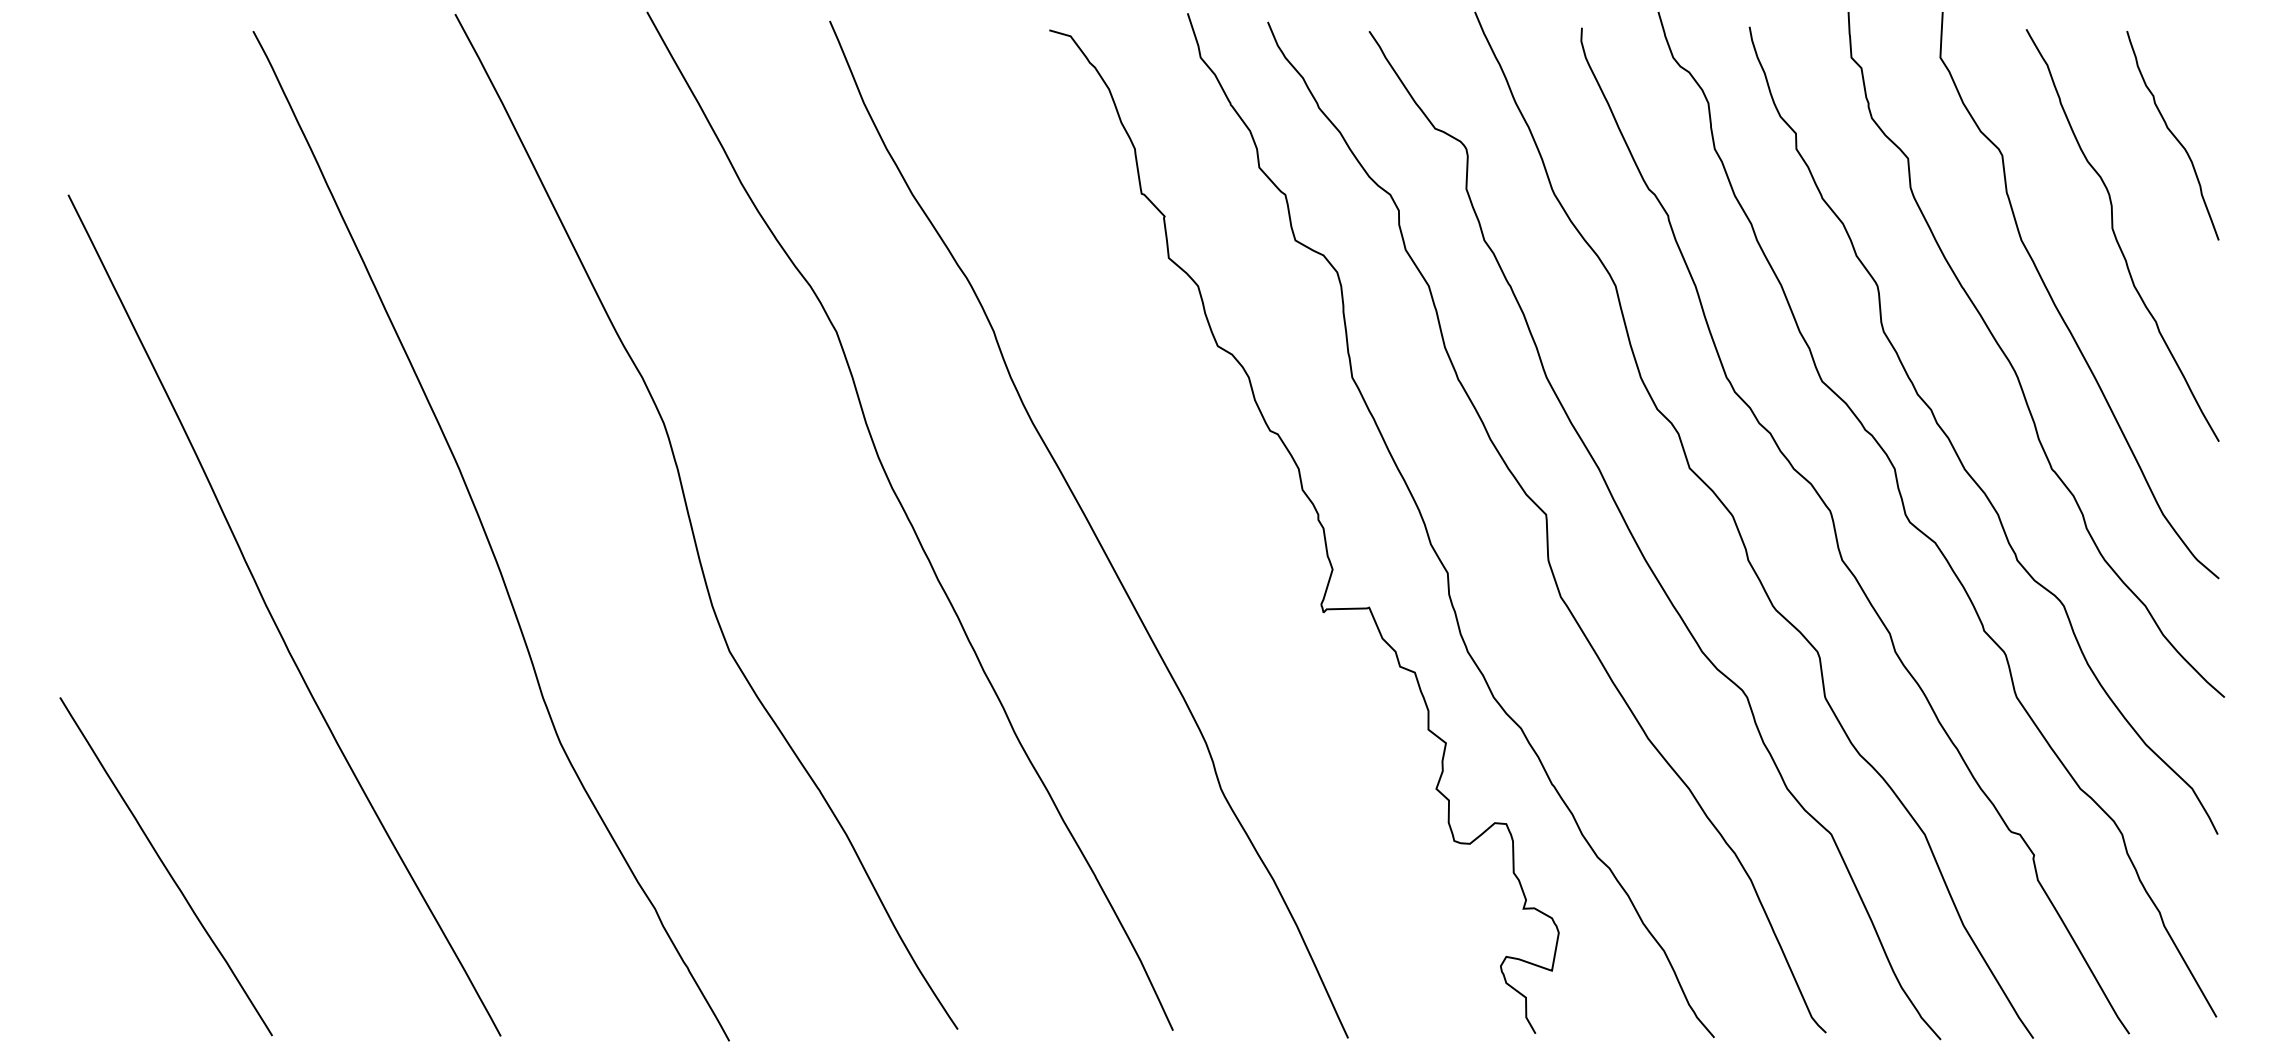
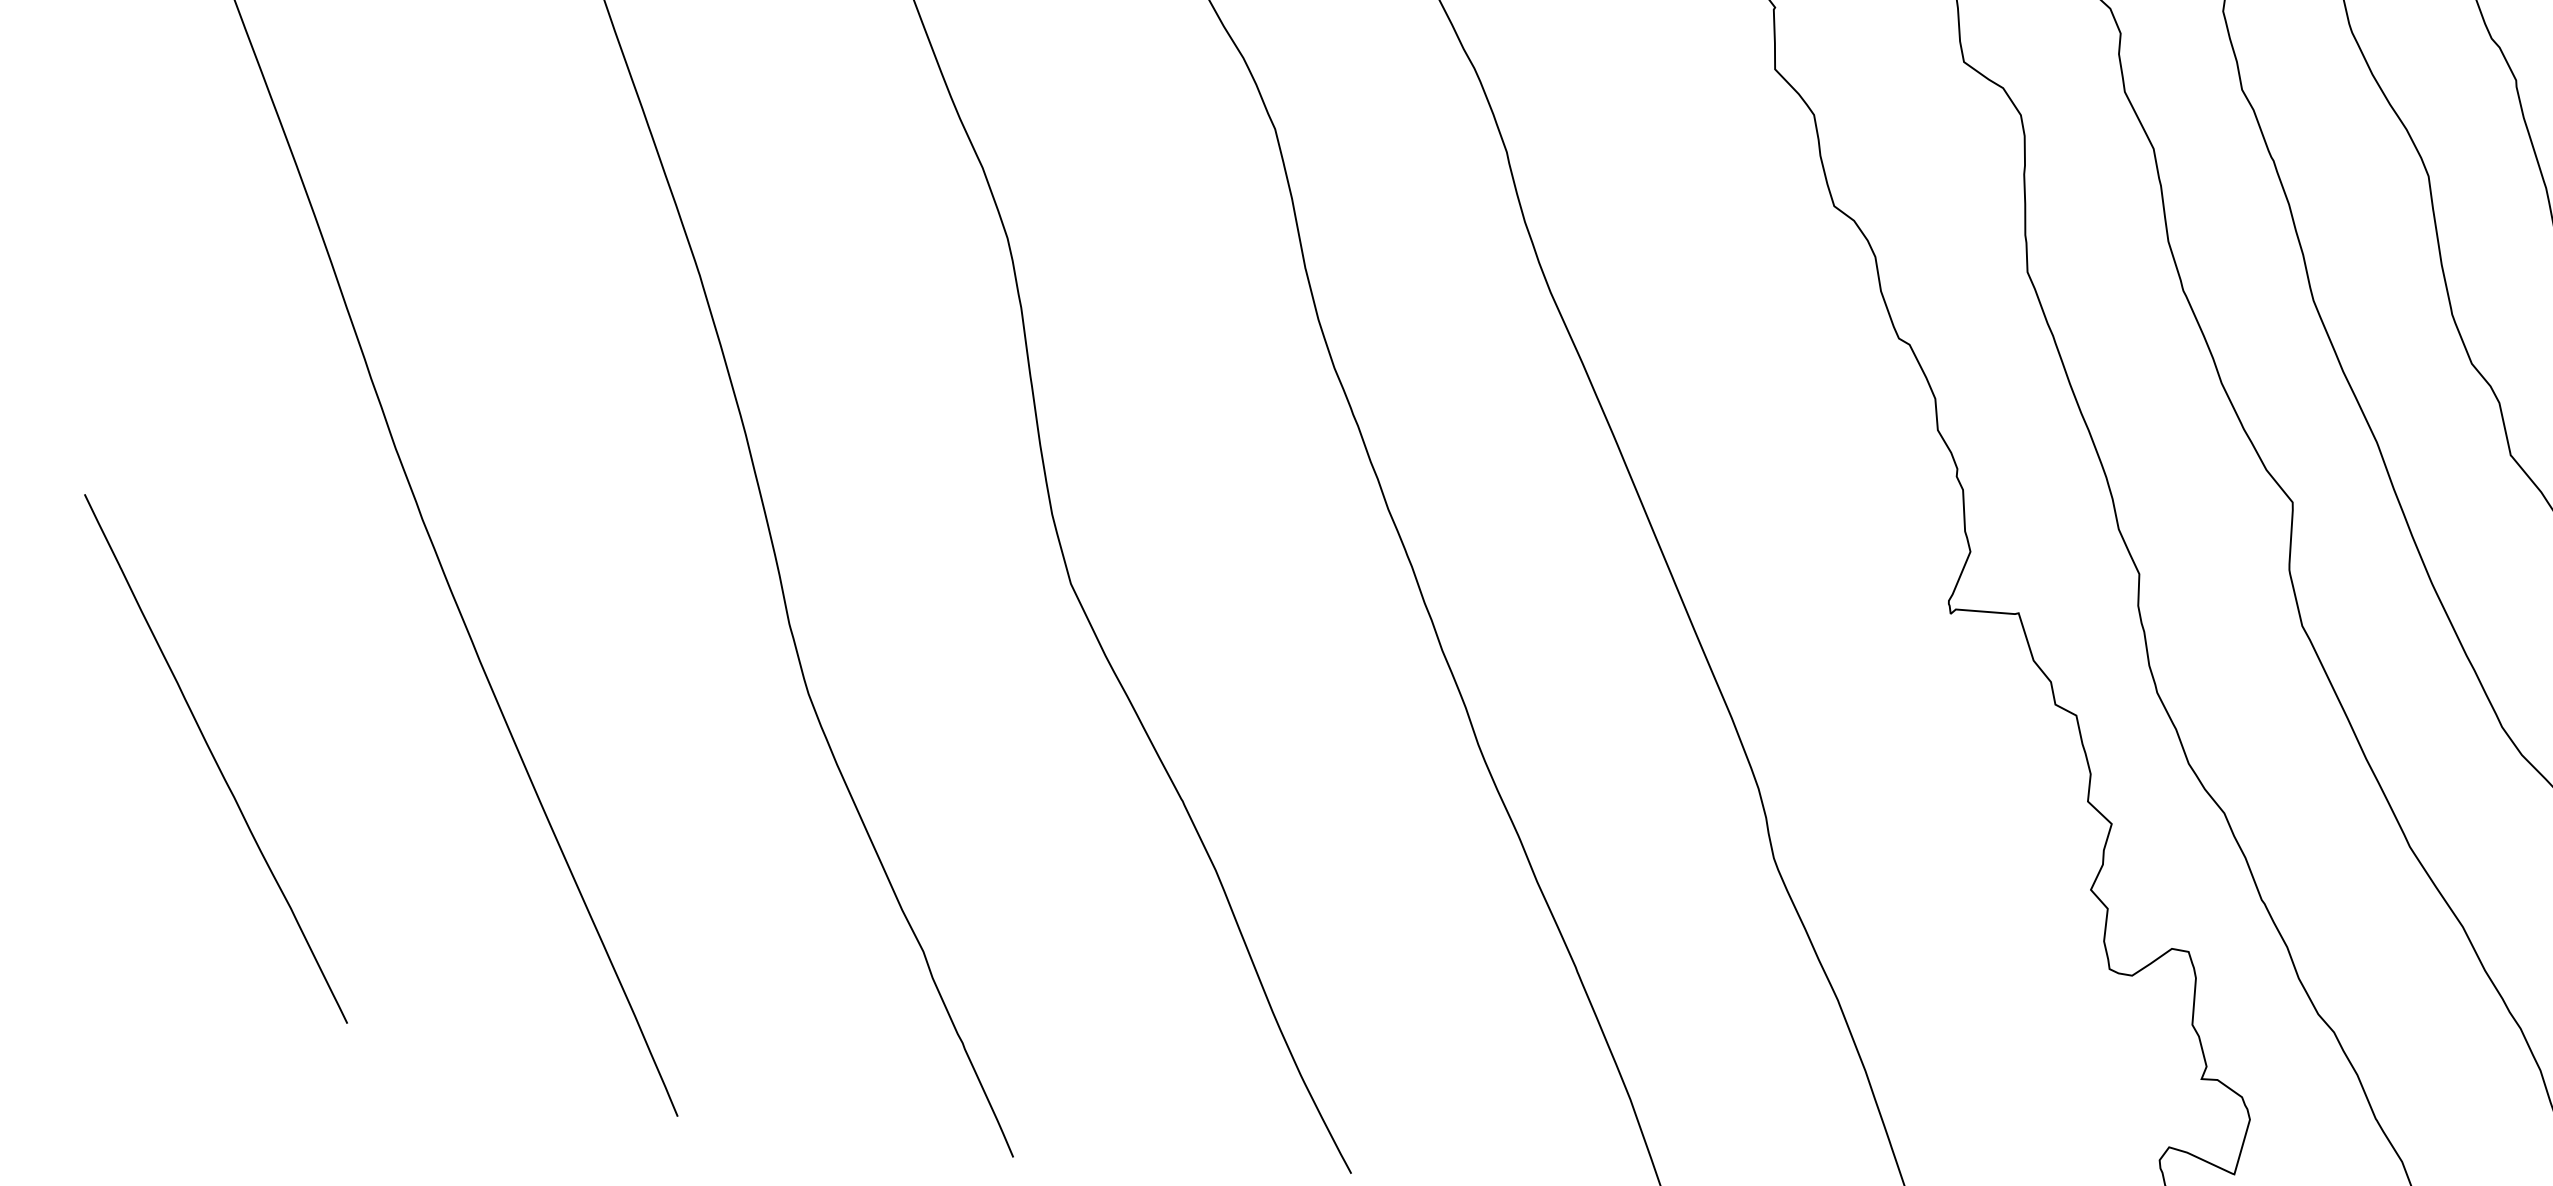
curve: (165, 866) -> (215, 758), moved

